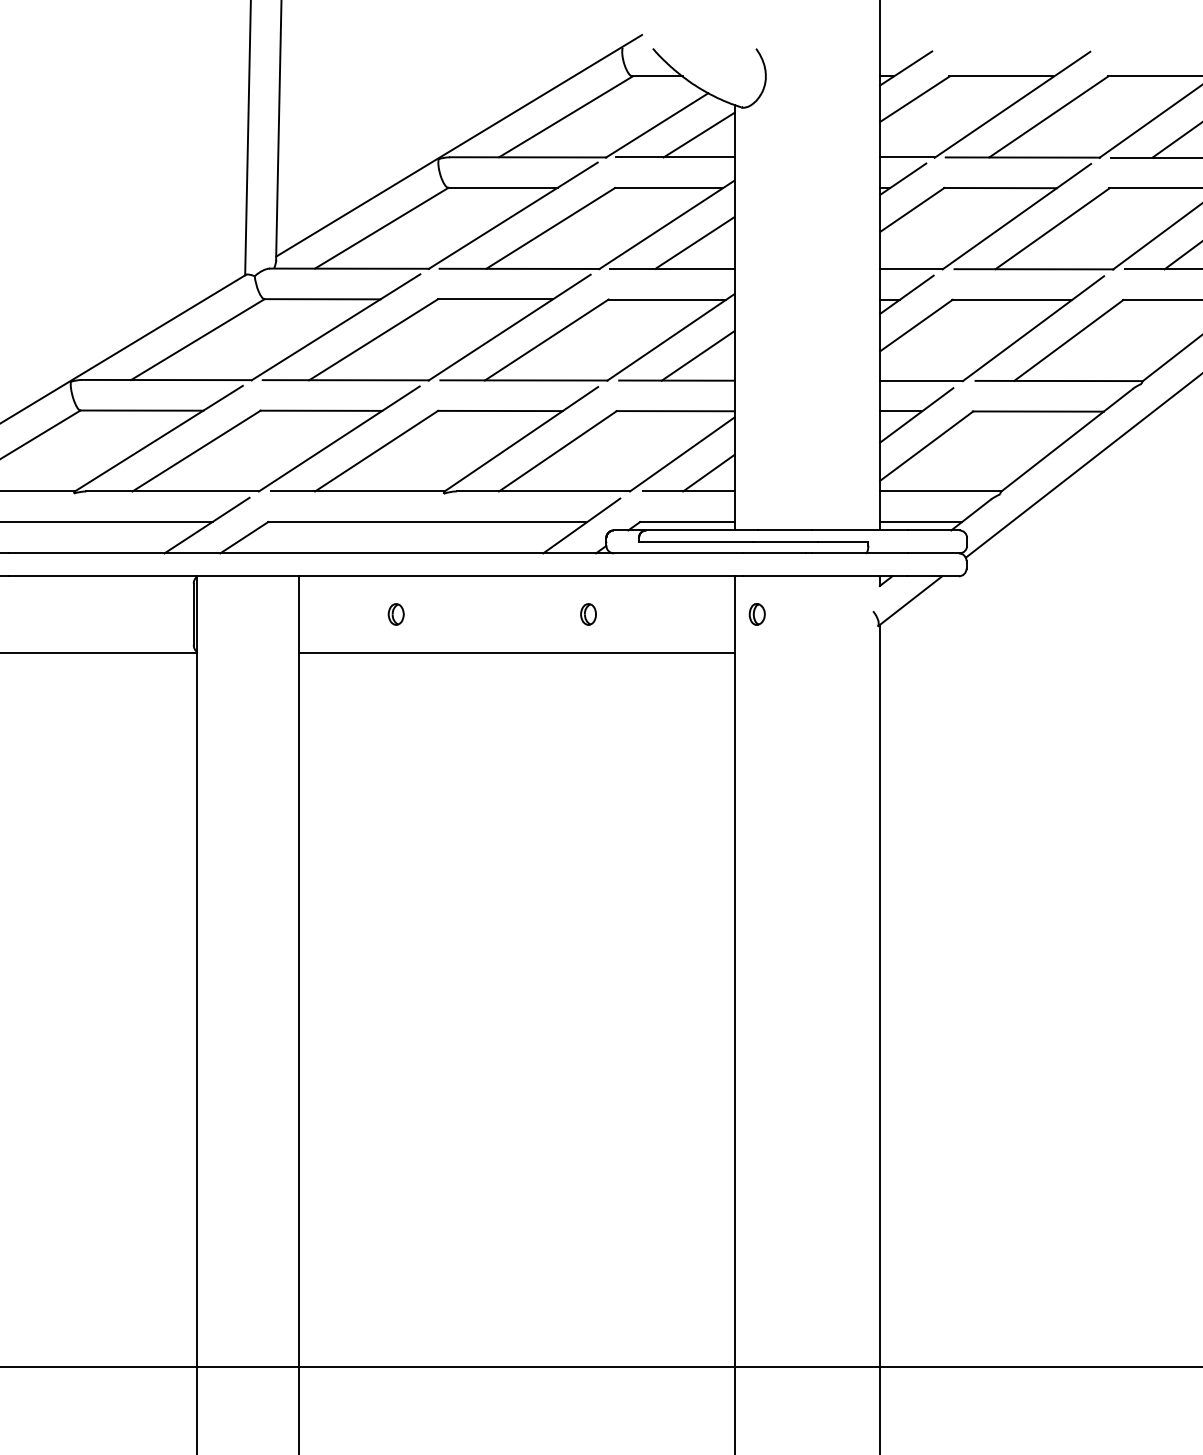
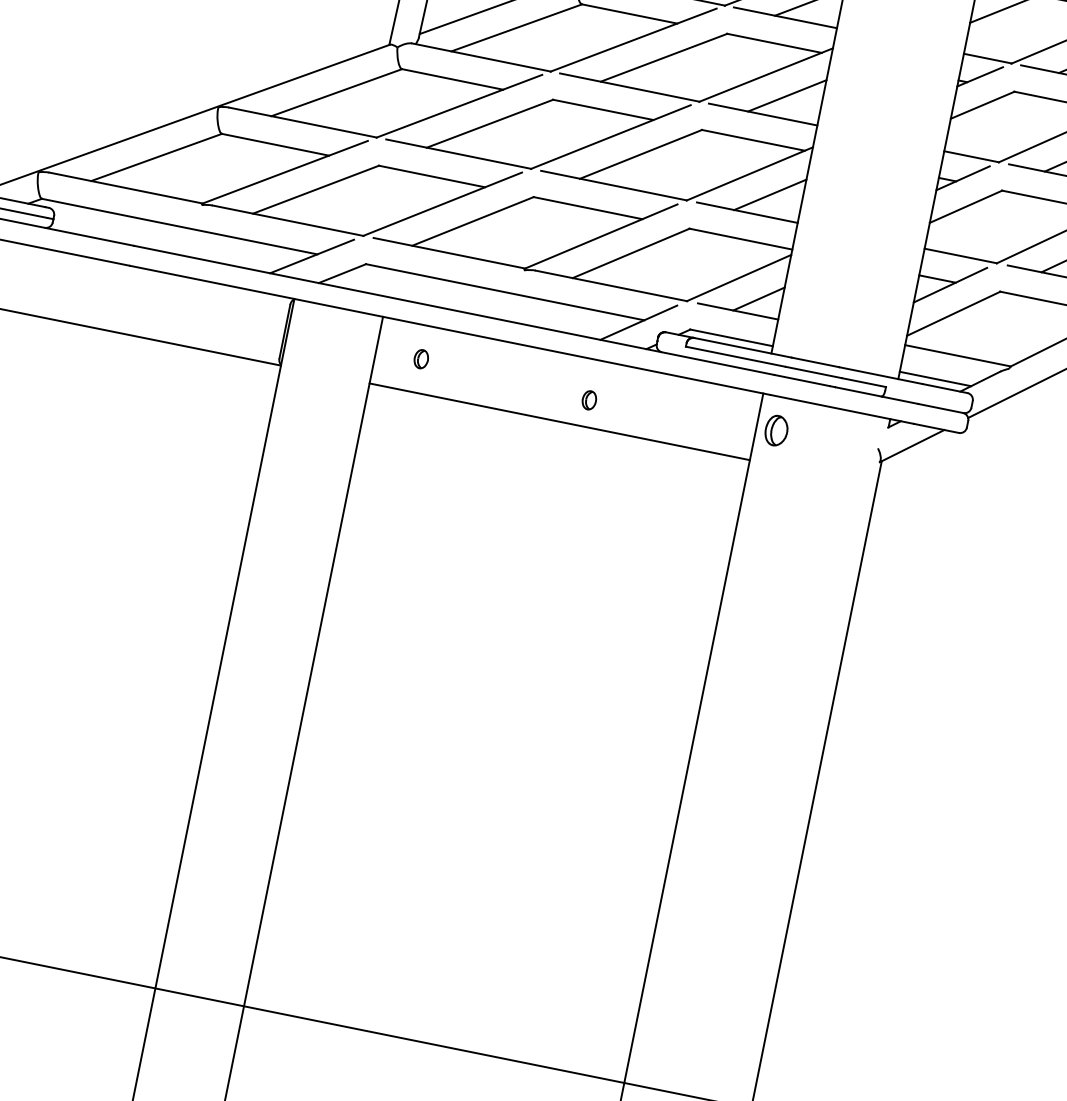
part: (395, 614) -> (420, 359), moved
part: (588, 614) -> (589, 400), moved
part: (756, 614) -> (775, 430), size x1.6

